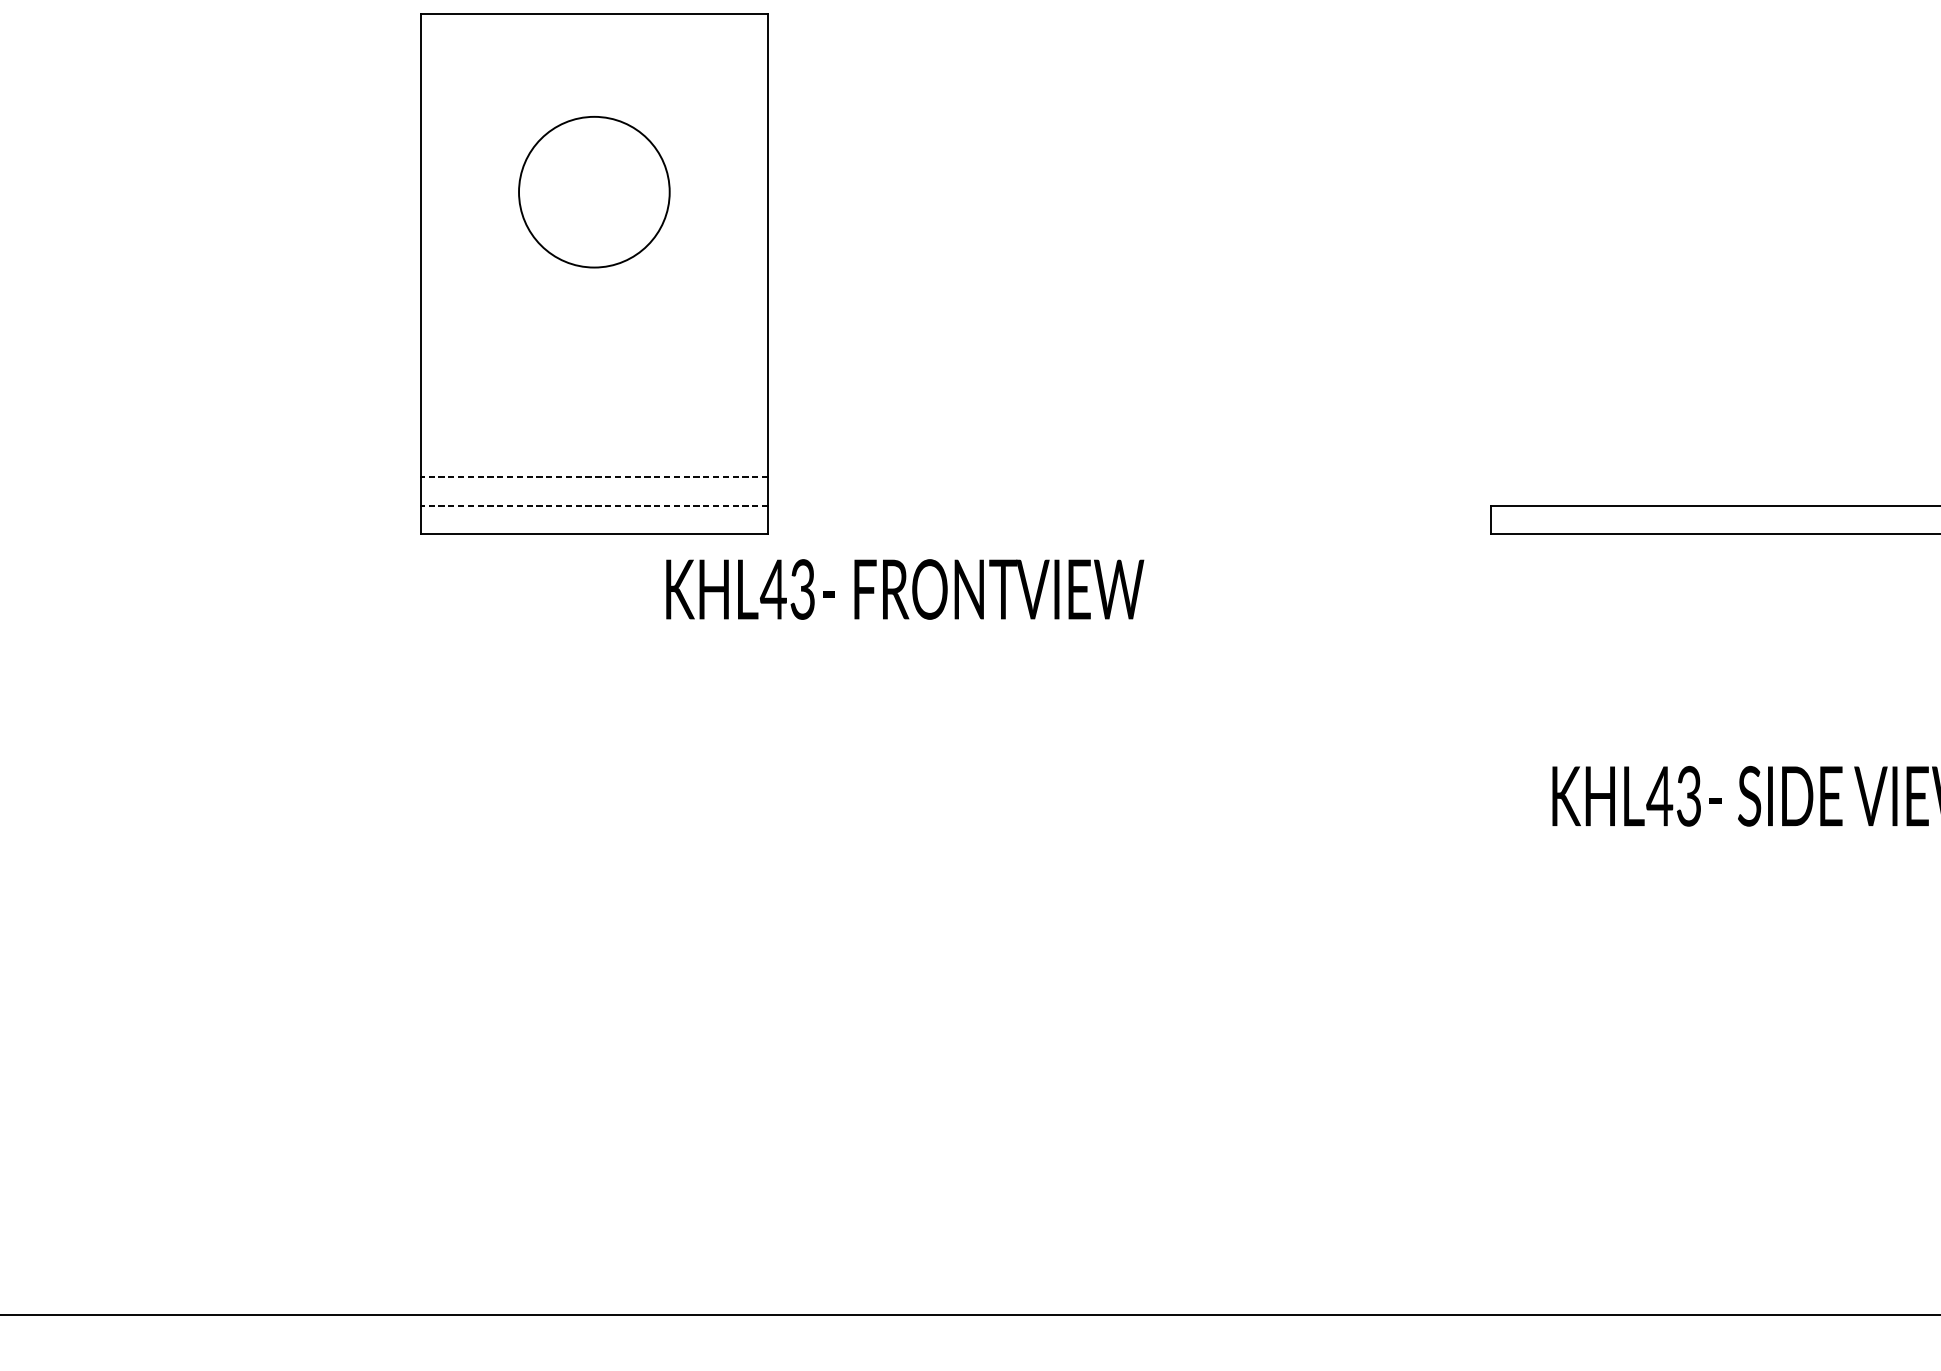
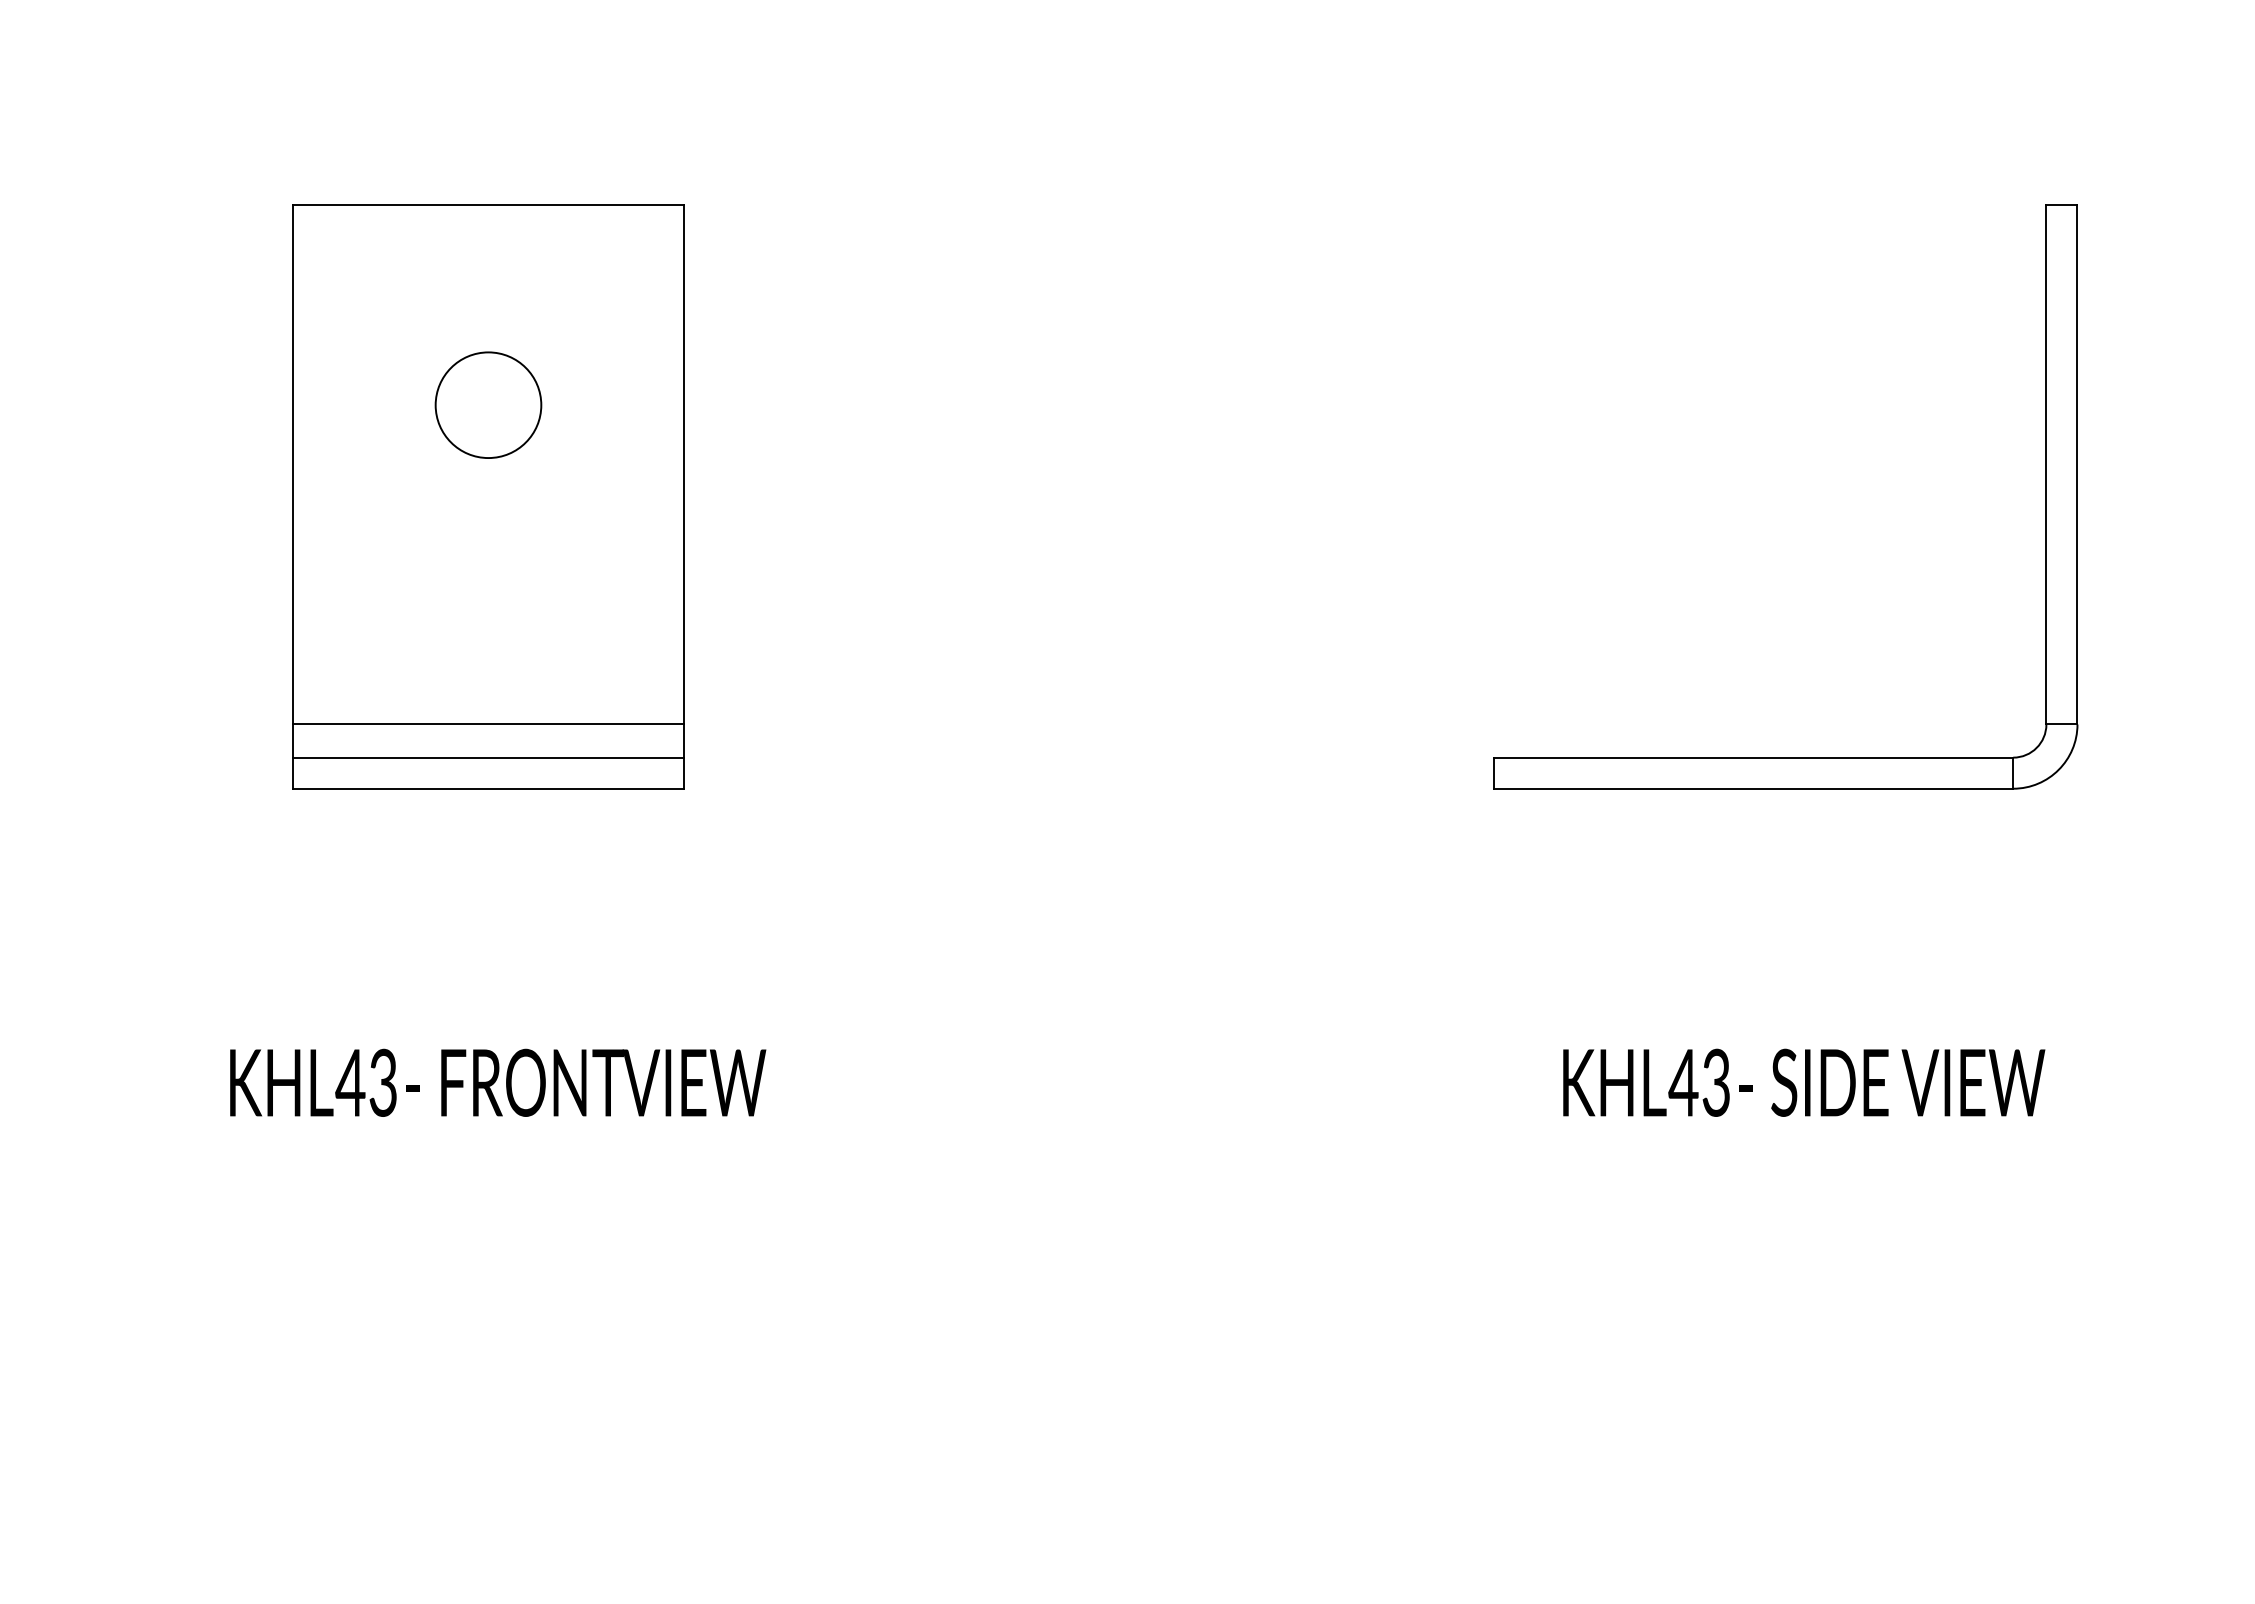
circle: (594, 192) -> (488, 405), size x0.62
line: (594, 476) -> (488, 724), dashed -> solid
line: (594, 506) -> (488, 757), dashed -> solid
text: (905, 589) -> (498, 1082), moved

